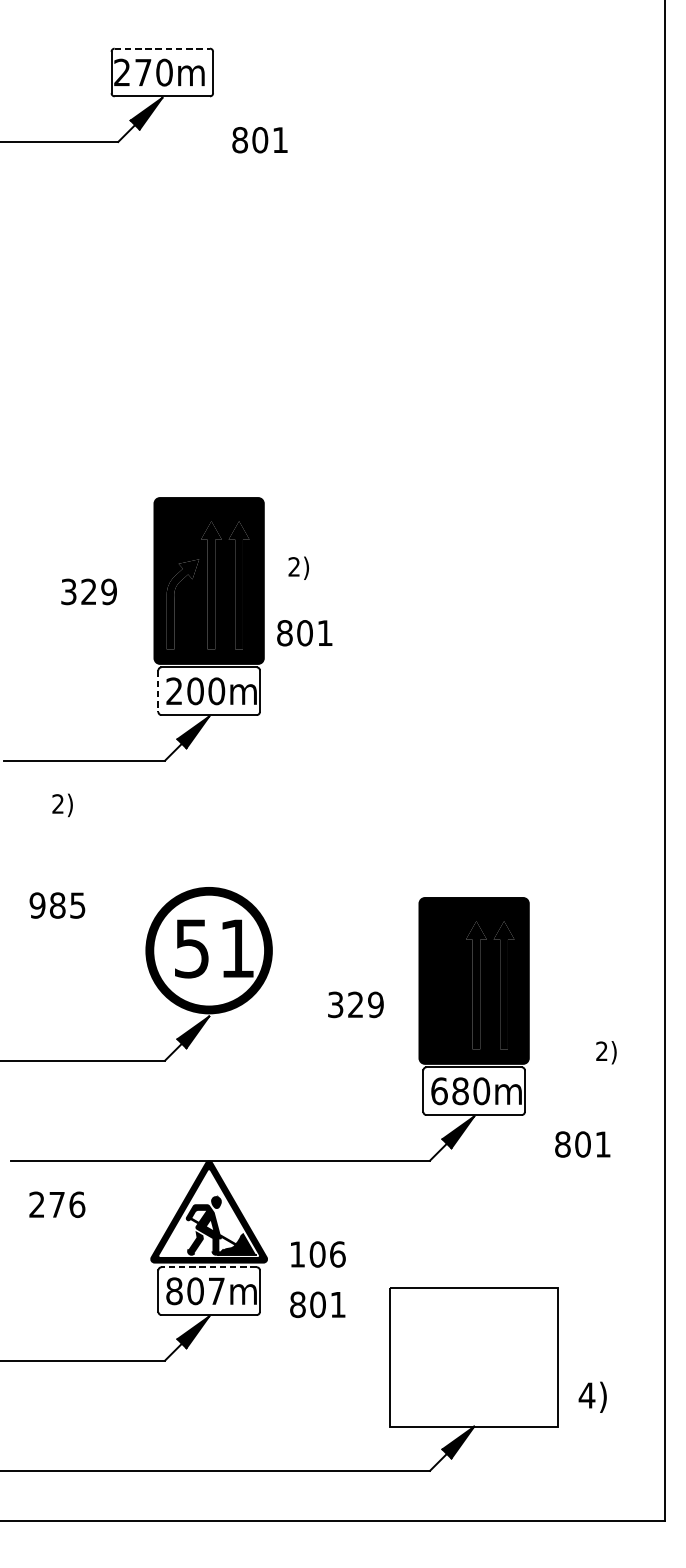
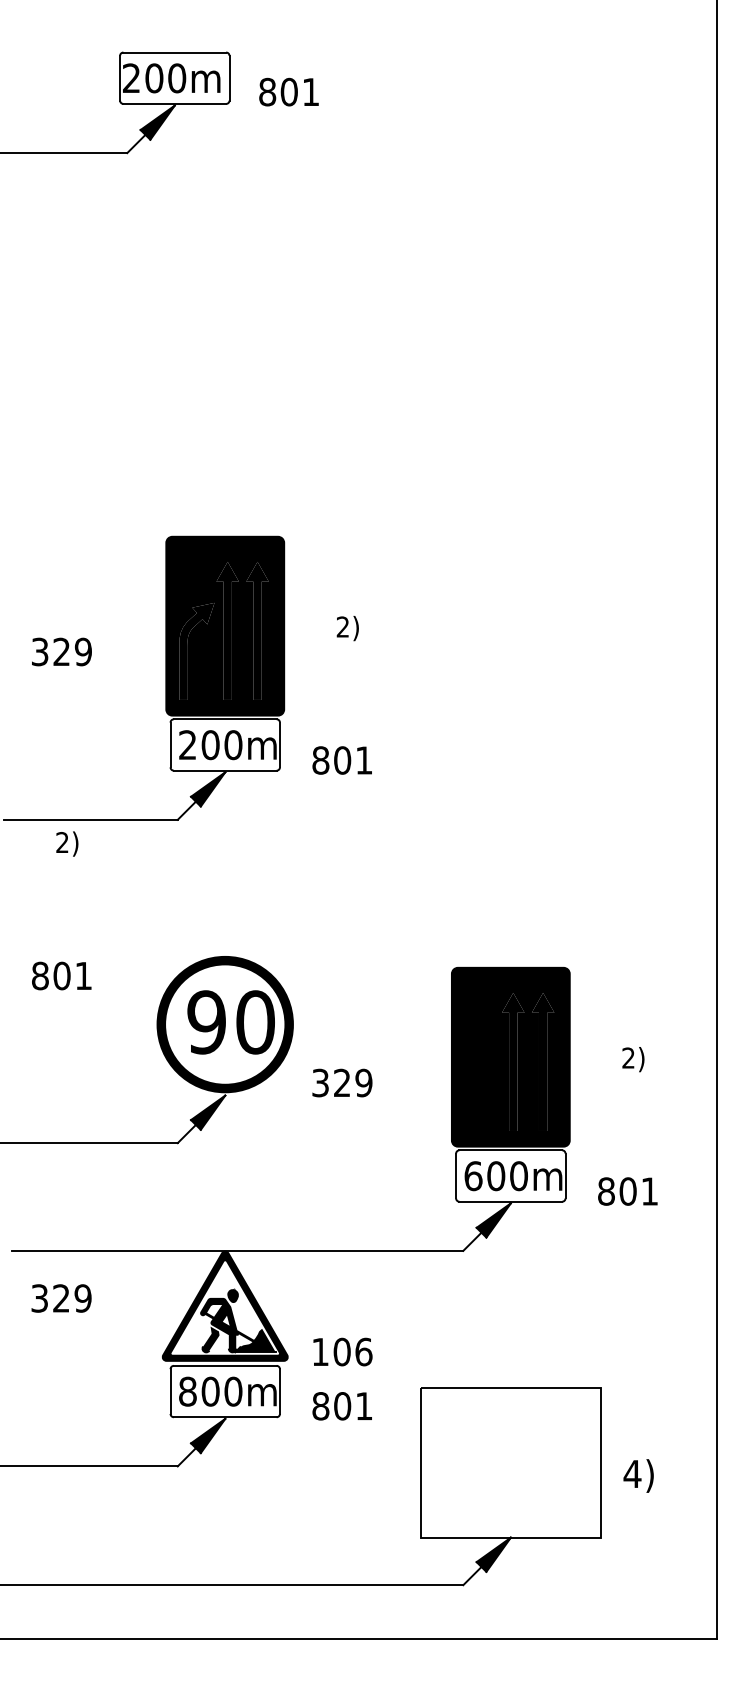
line: (162, 48) -> (175, 52), dashed -> solid
text: (143, 72) -> (154, 78), 270m -> 200m
text: (259, 139) -> (288, 91), moved
text: (298, 568) -> (347, 628), moved
text: (88, 591) -> (61, 651), moved
text: (304, 633) -> (341, 760), moved
line: (158, 691) -> (170, 745), dashed -> solid
text: (62, 804) -> (67, 843), moved
text: (57, 906) -> (61, 976), 985 -> 801
text: (214, 948) -> (230, 1022), 51 -> 90
text: (355, 1004) -> (342, 1082), moved
text: (606, 1052) -> (633, 1059), moved
text: (460, 1090) -> (496, 1175), 680m -> 600m
text: (582, 1144) -> (627, 1191), moved
text: (57, 1204) -> (61, 1298), 276 -> 329
line: (208, 1266) -> (224, 1365), dashed -> solid
text: (216, 1291) -> (233, 1391), 807m -> 800m
text: (592, 1396) -> (638, 1475), moved

